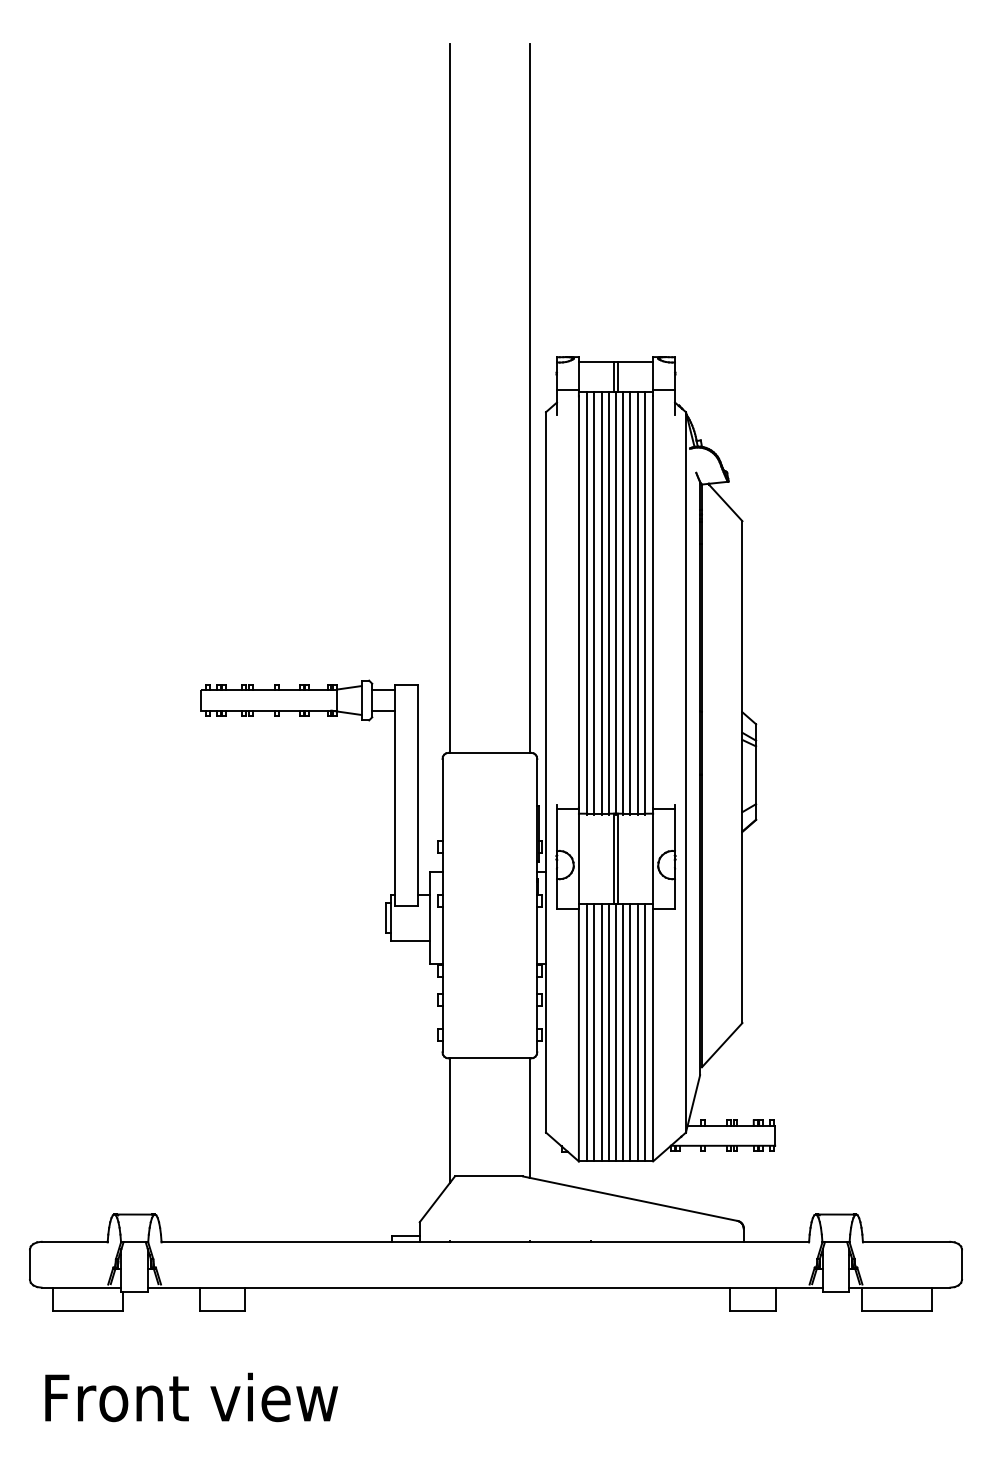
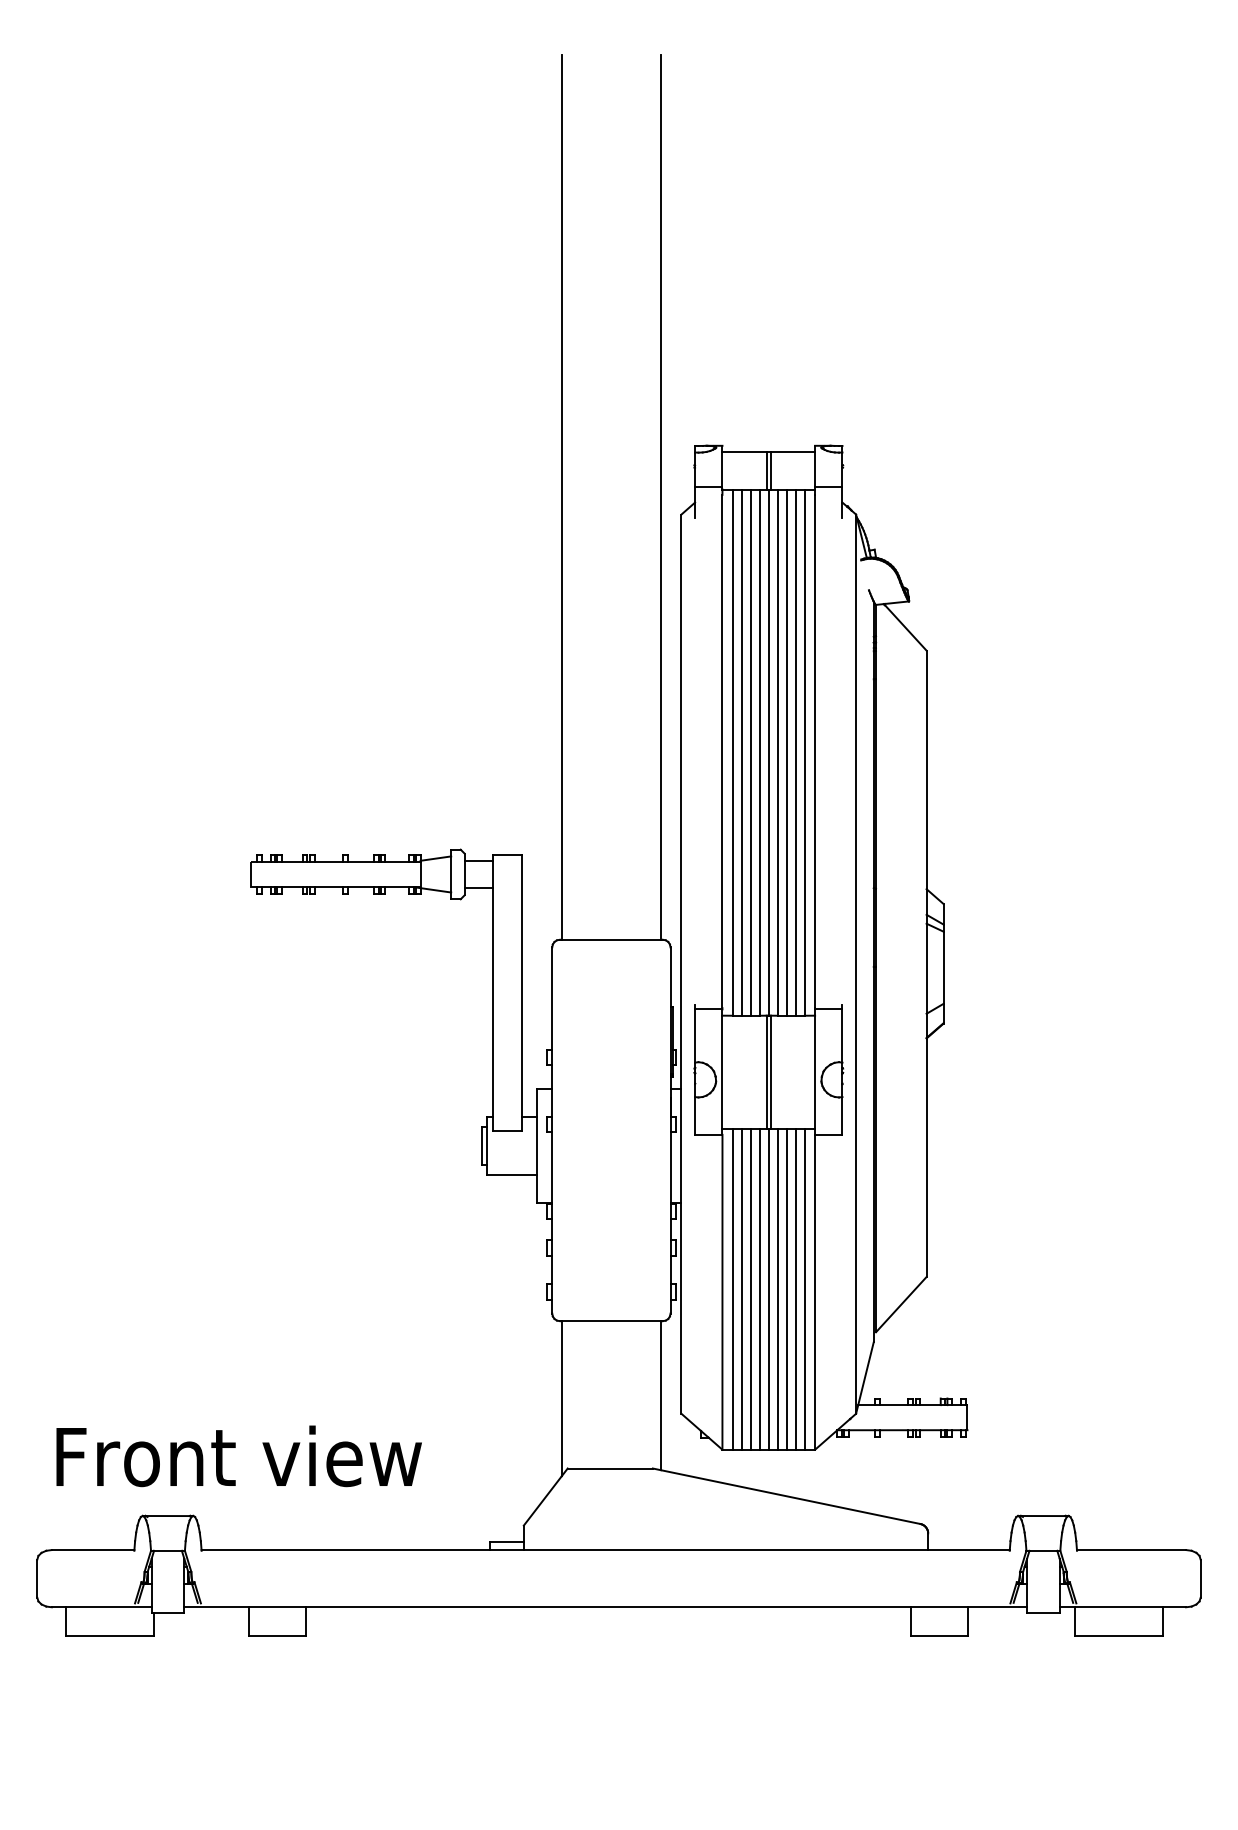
text: (191, 1397) -> (238, 1456), moved

